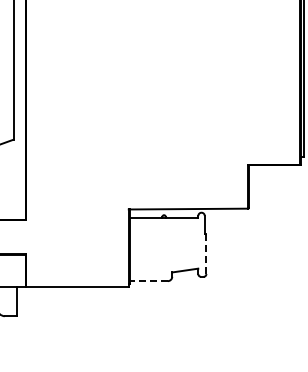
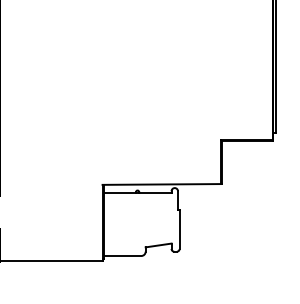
line: (206, 254) -> (179, 229), dashed -> solid
line: (148, 281) -> (122, 256), dashed -> solid

